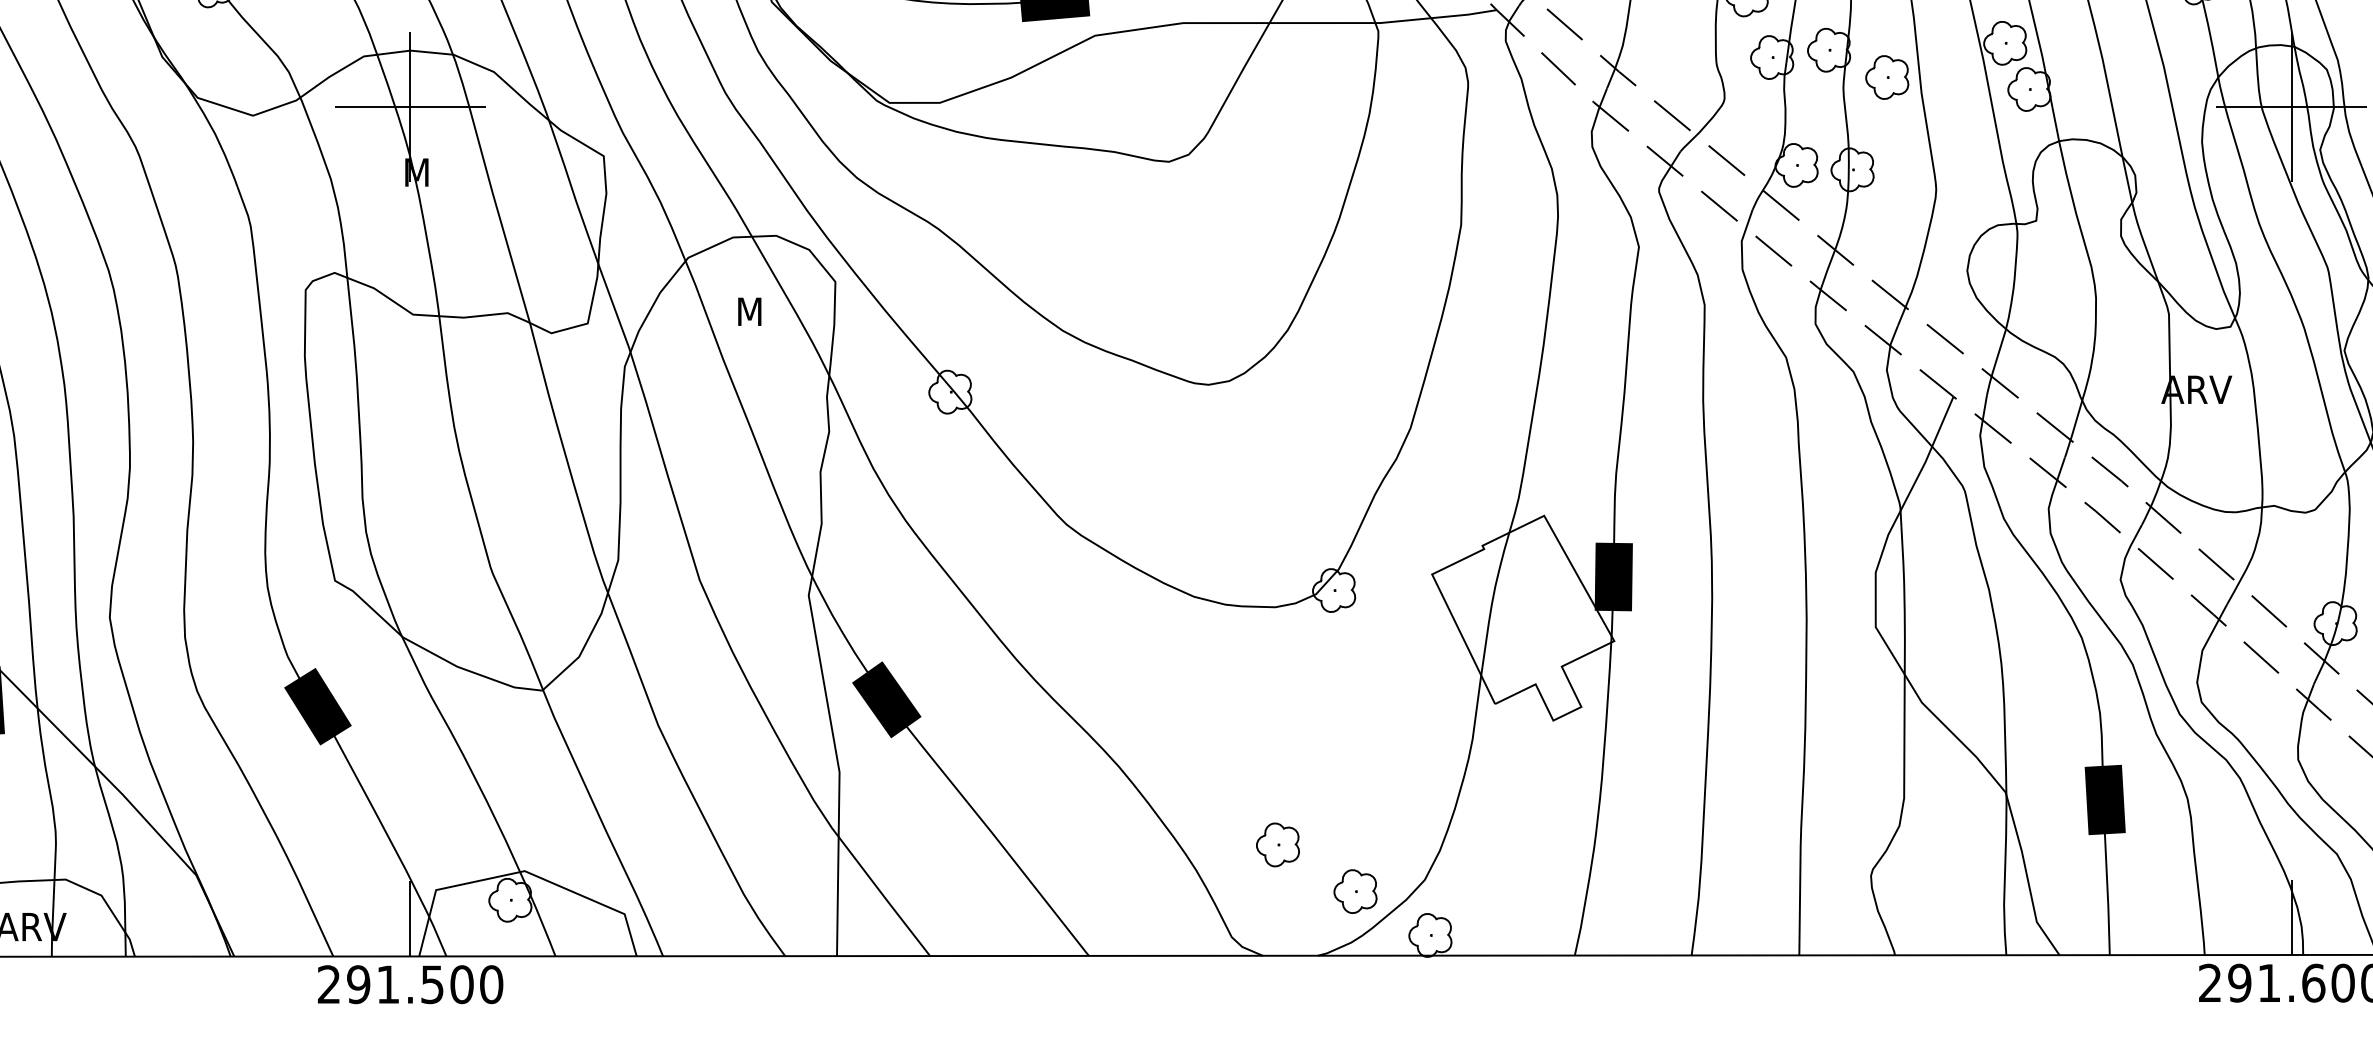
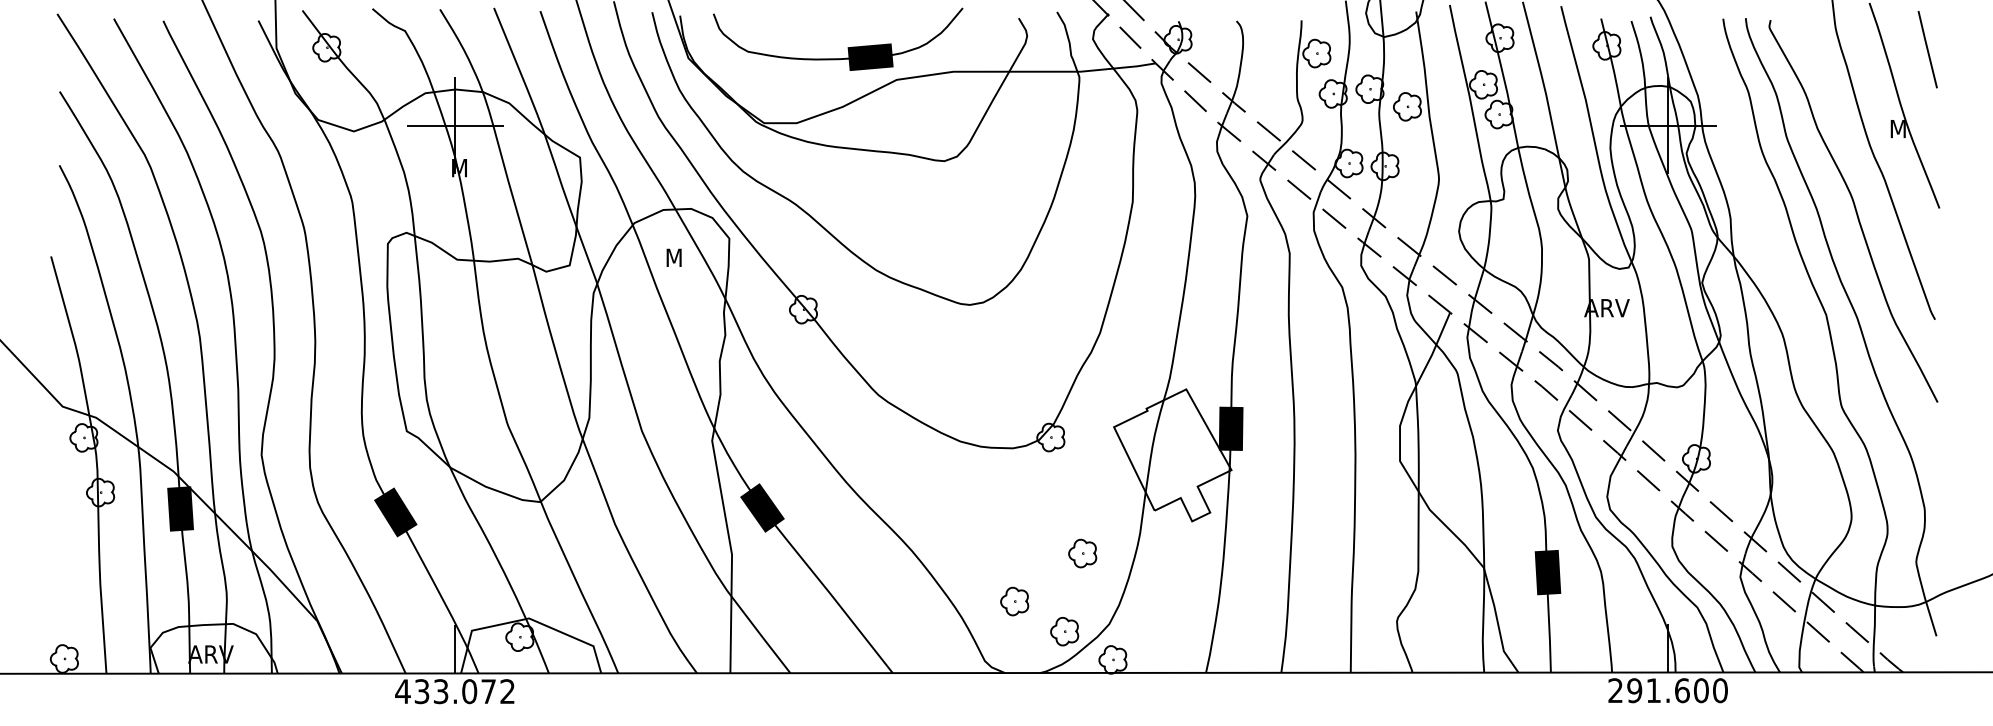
part: (1383, 770) -> (1082, 553), added
text: (410, 984) -> (455, 691), 291.500 -> 433.072

